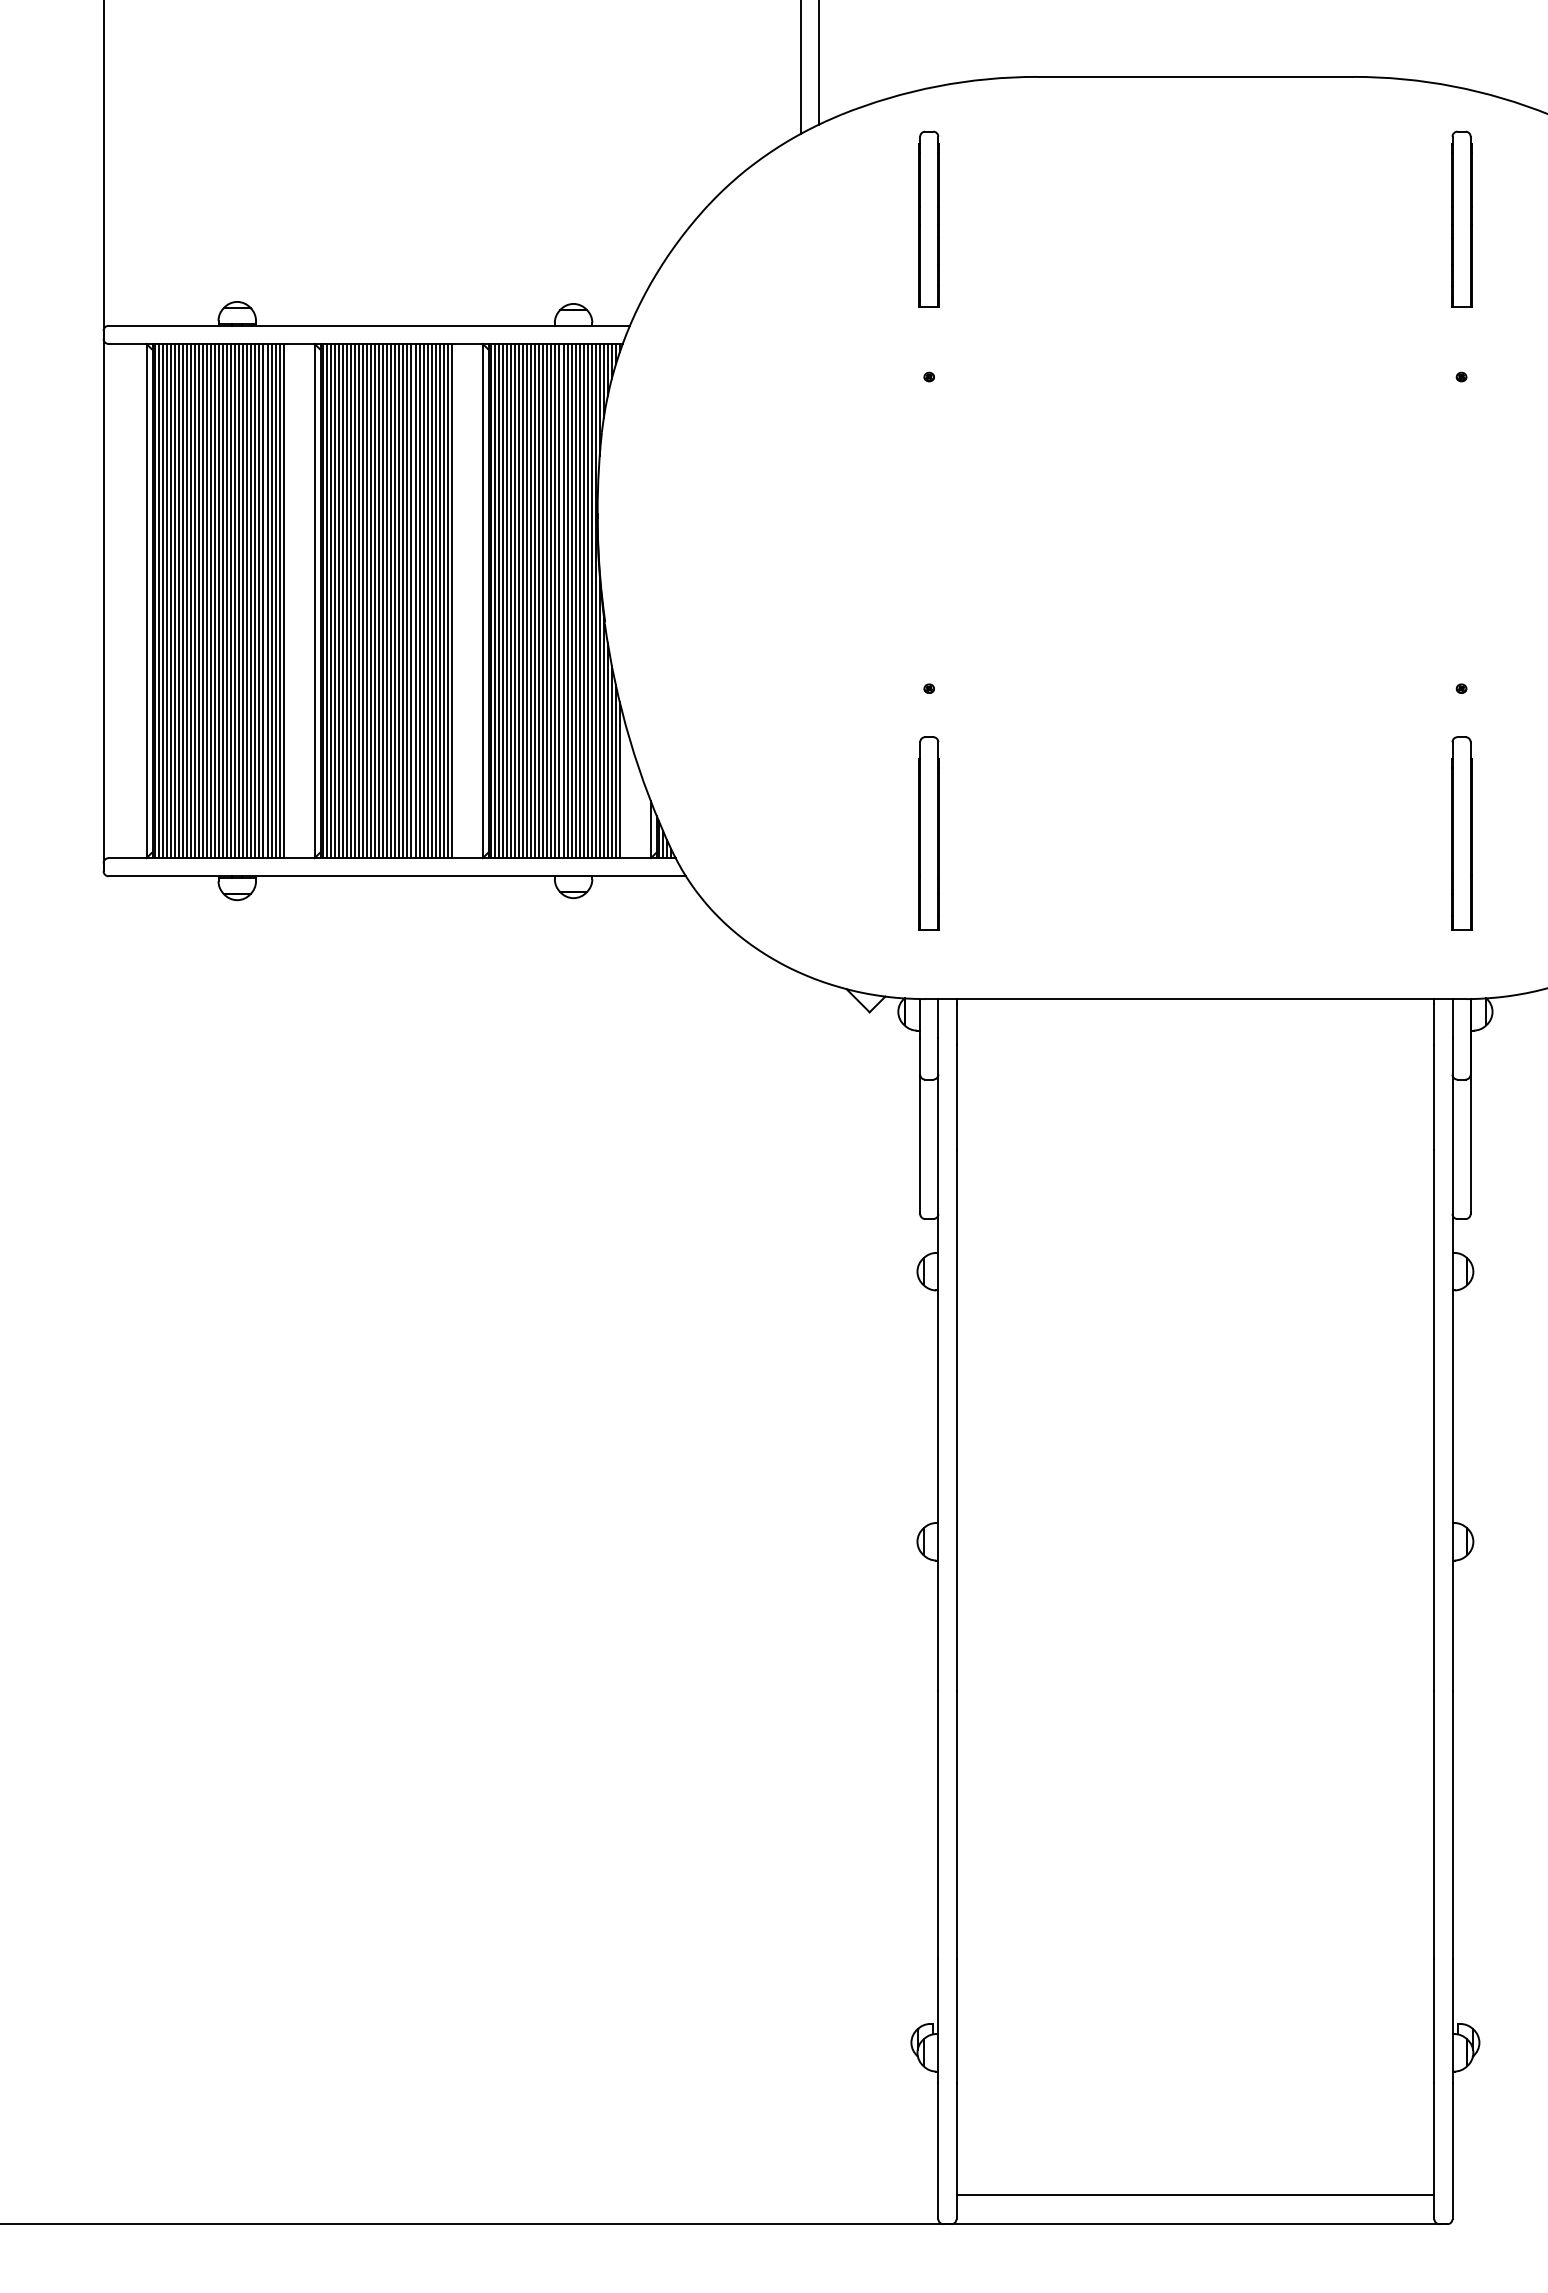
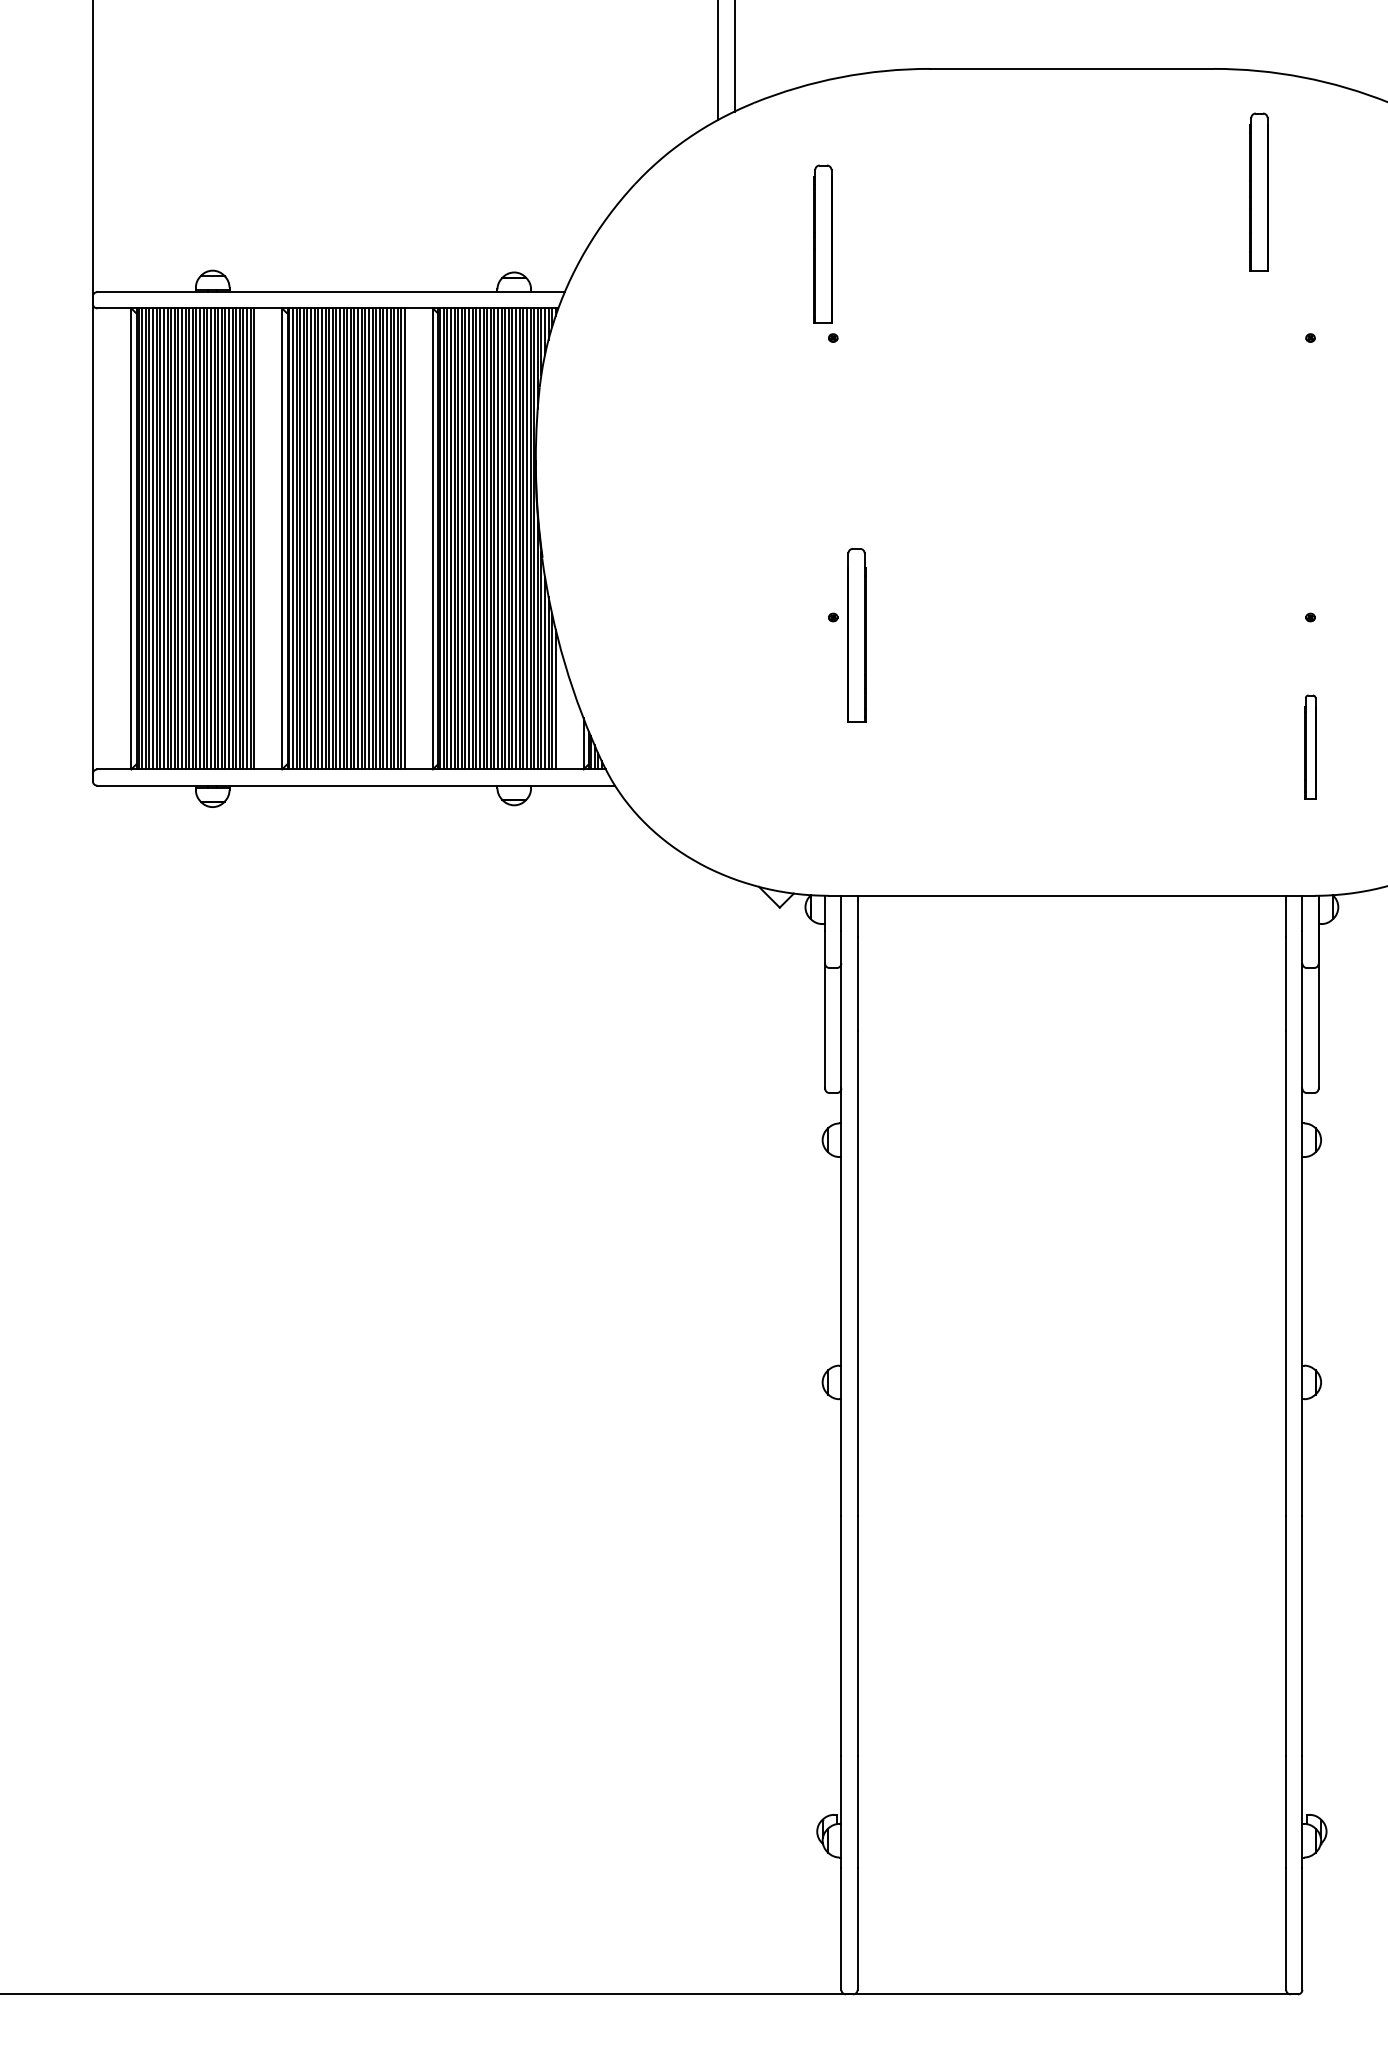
part: (928, 218) -> (822, 243), moved
part: (1461, 218) -> (1259, 191), moved
part: (928, 833) -> (855, 635), moved
part: (1461, 833) -> (1310, 747), size x0.6
line: (1195, 2195) -> (1071, 1968), removed

